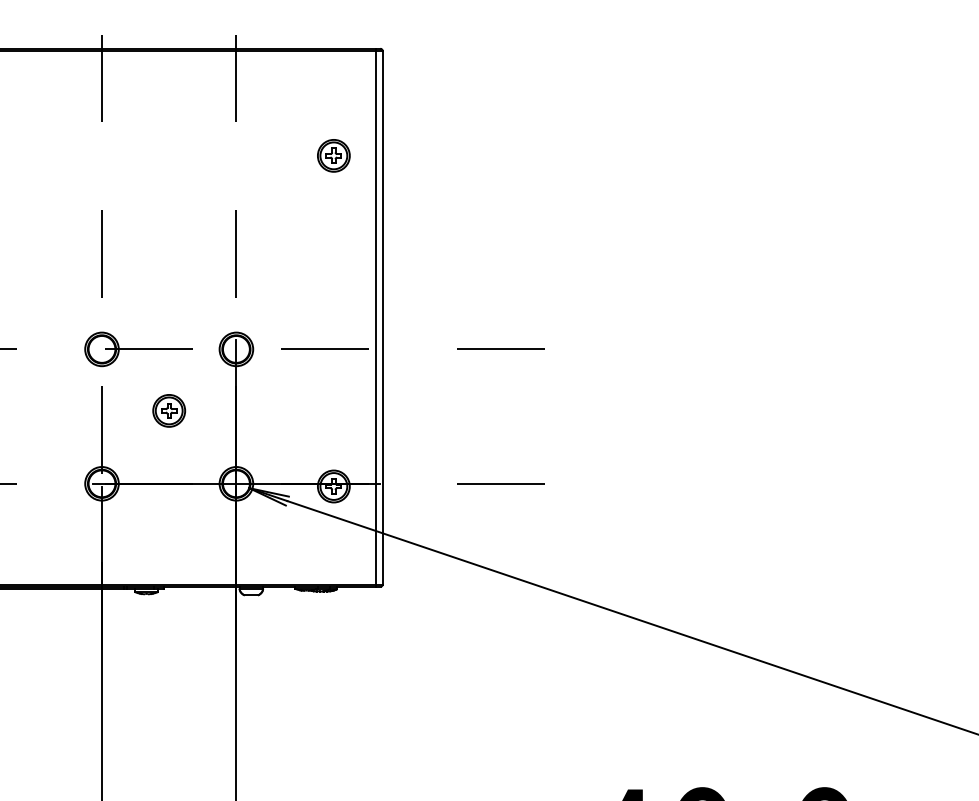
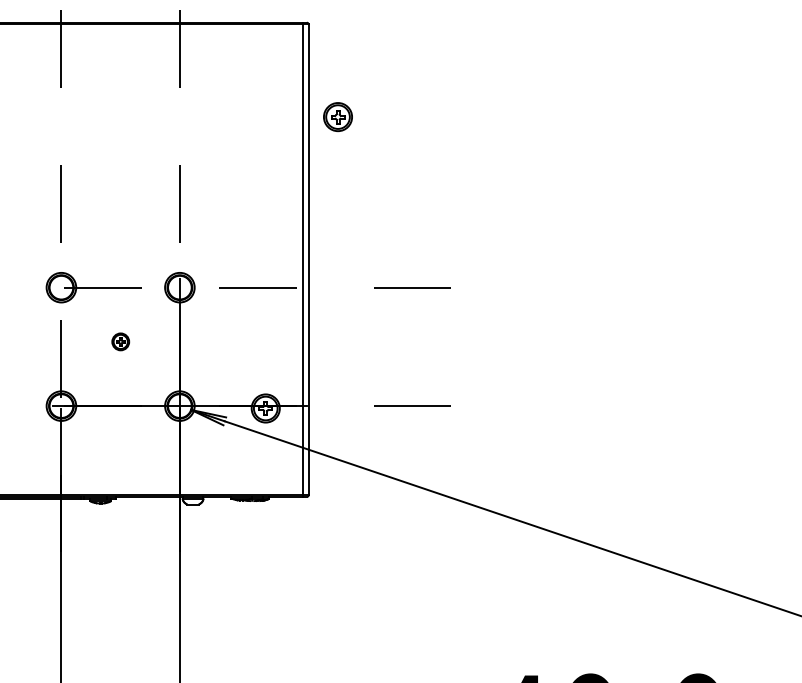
part: (333, 155) -> (337, 116), moved
part: (169, 410) -> (120, 341), size x0.6

